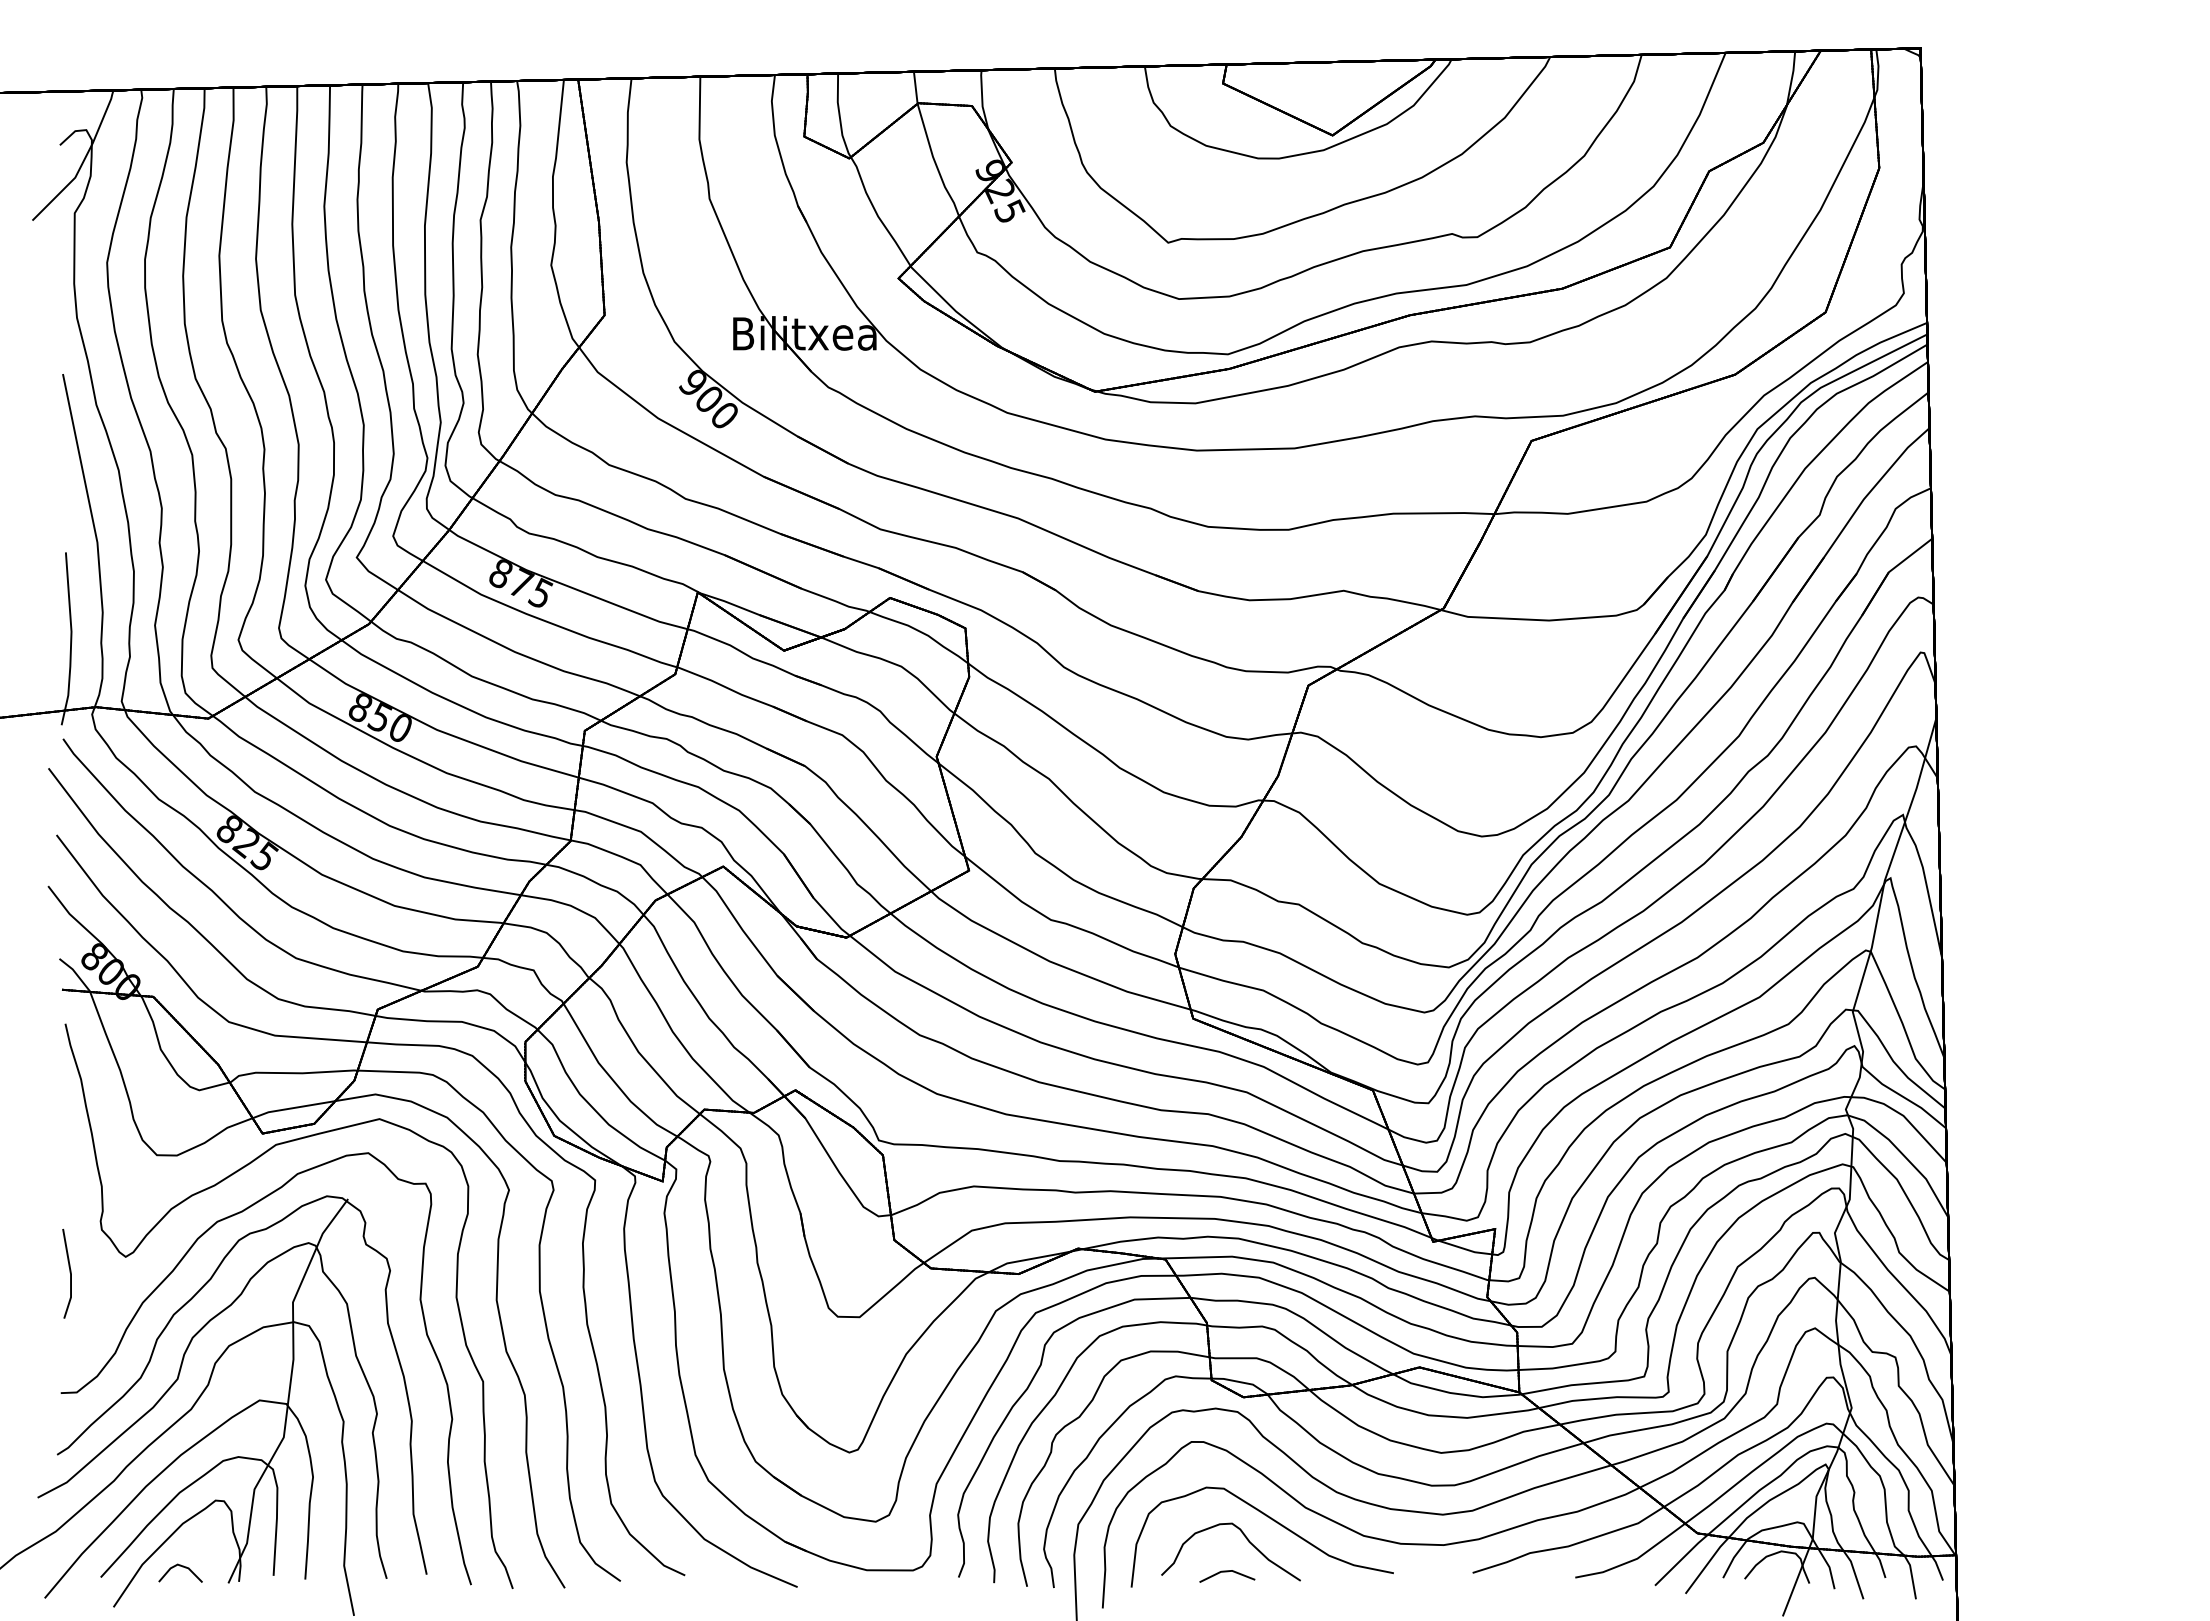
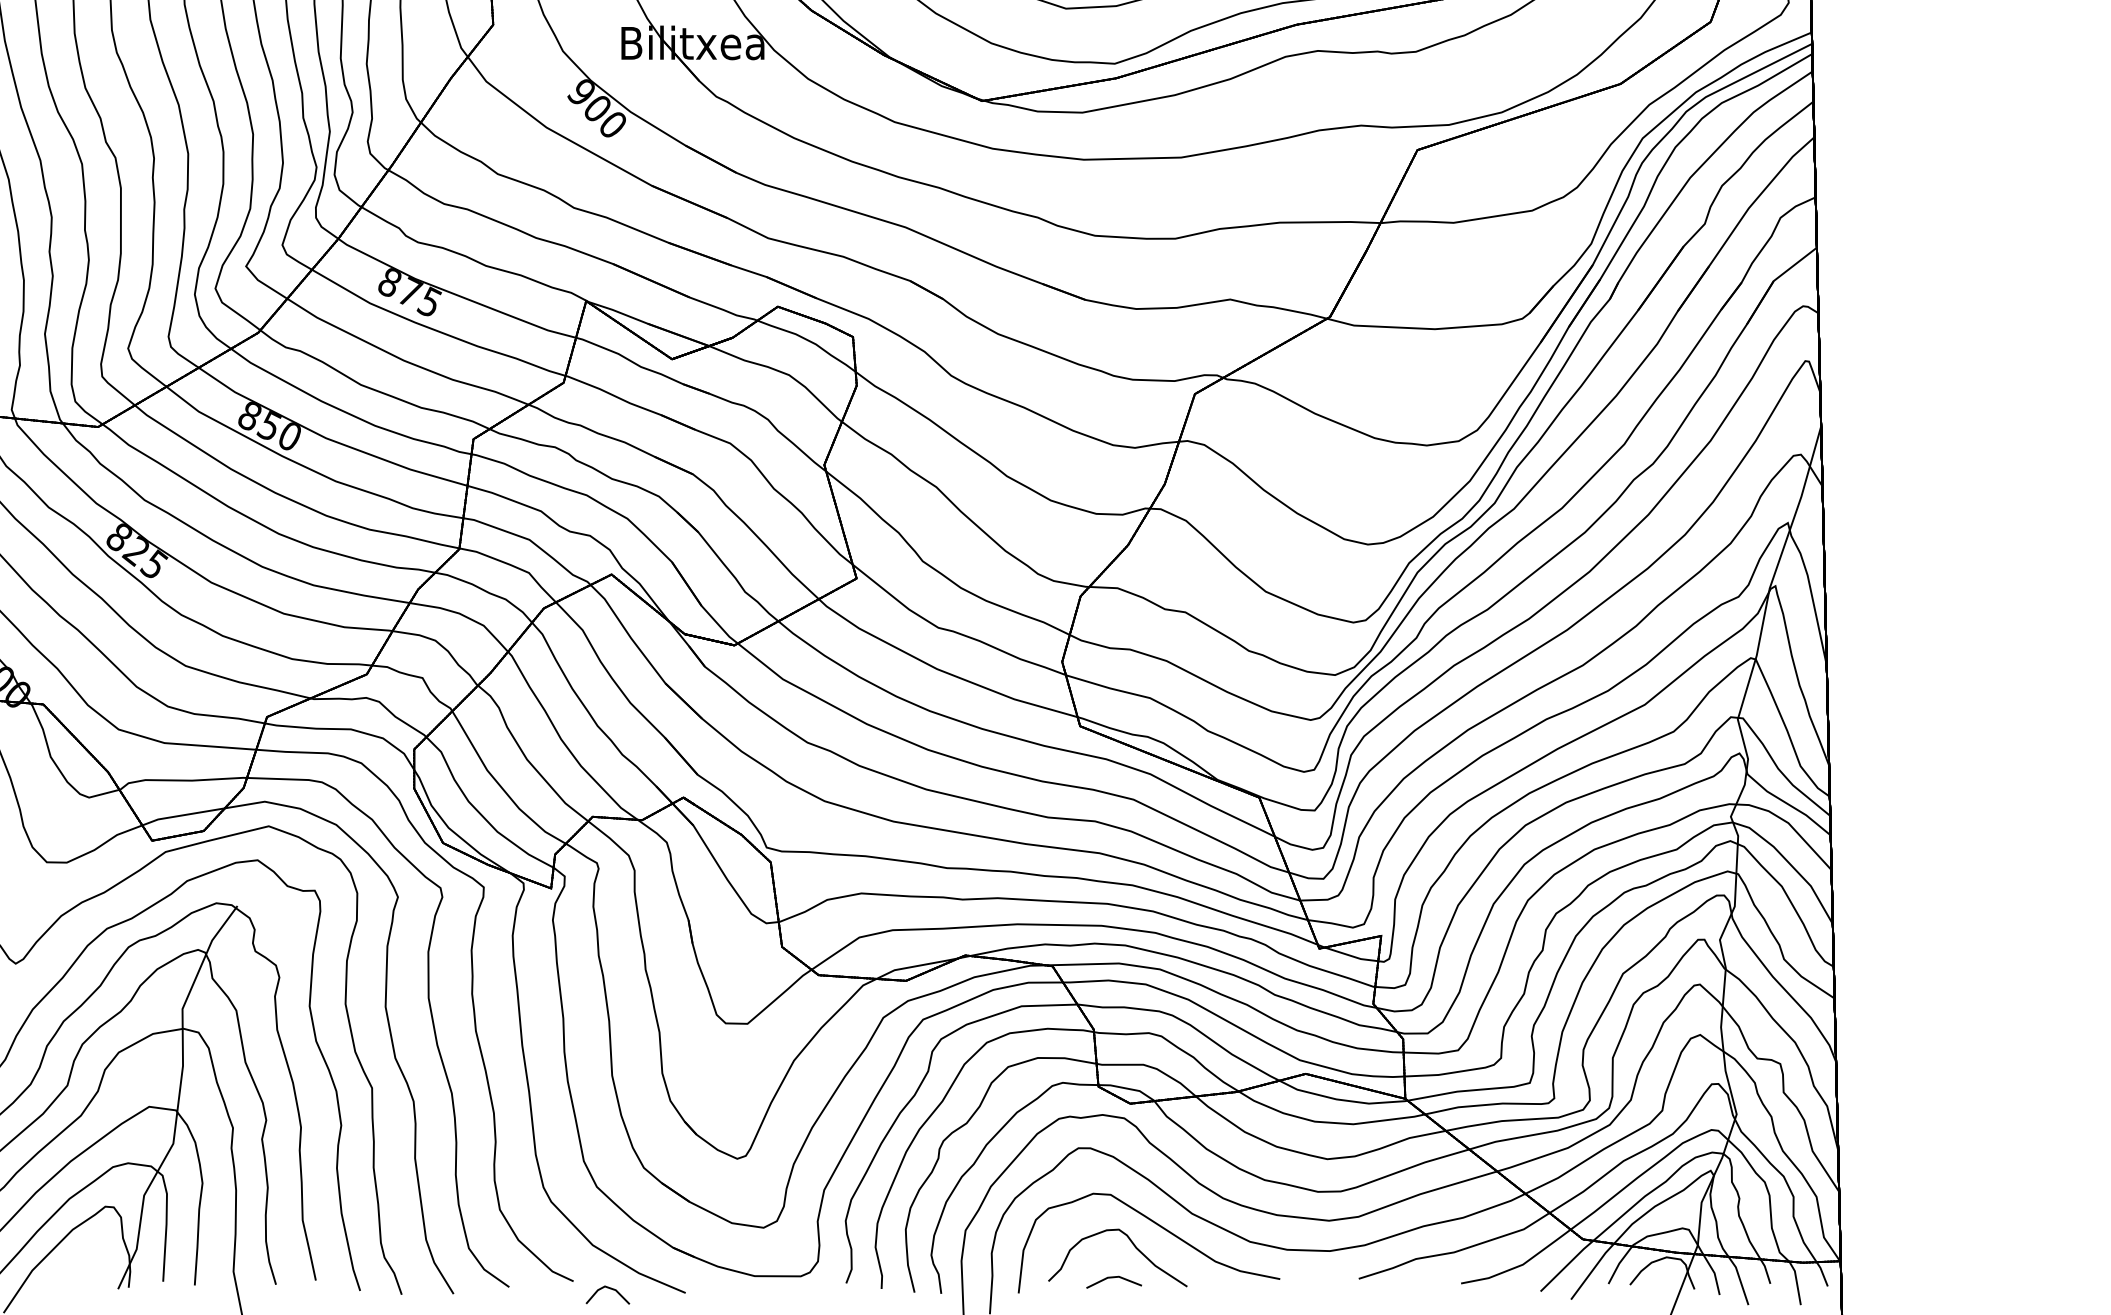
part: (180, 1572) -> (607, 1294), moved

